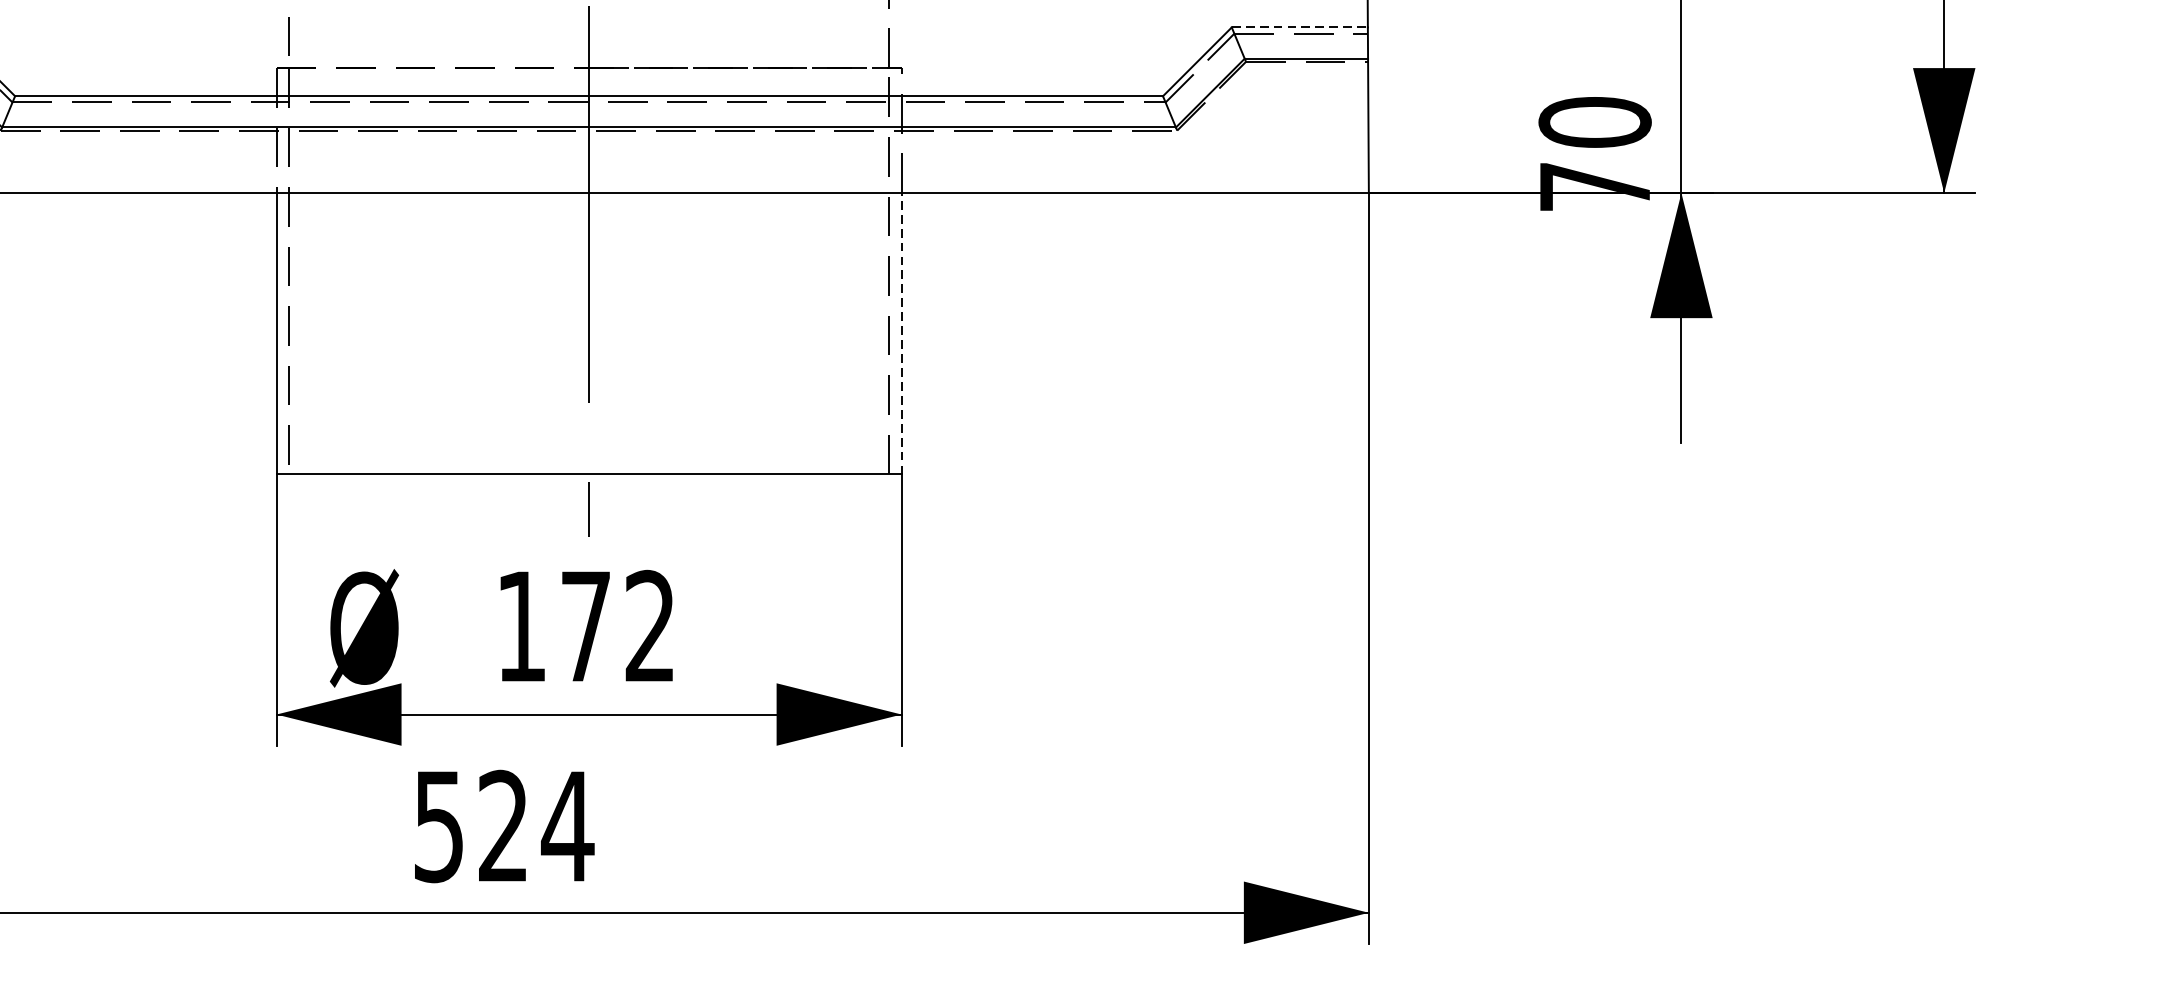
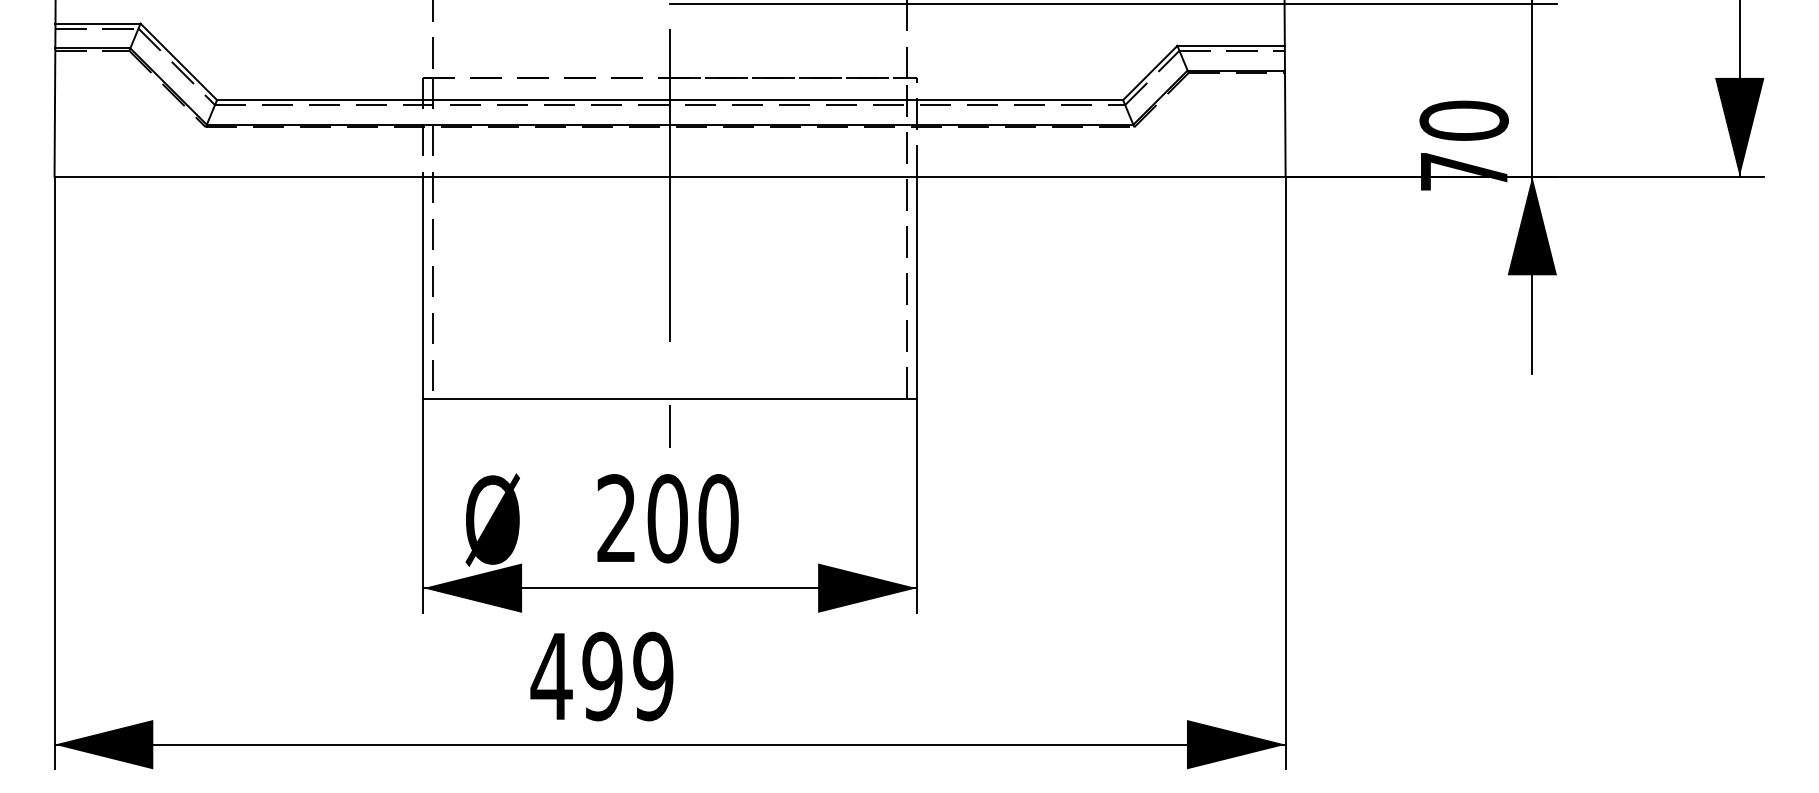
line: (1300, 27) -> (1231, 45), dashed -> solid
line: (901, 333) -> (916, 287), dashed -> solid
text: (585, 626) -> (667, 518), 172 -> 200
text: (503, 826) -> (602, 676), 524 -> 499

